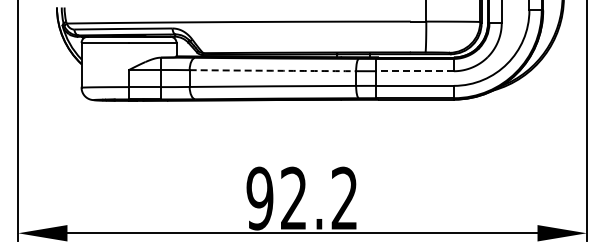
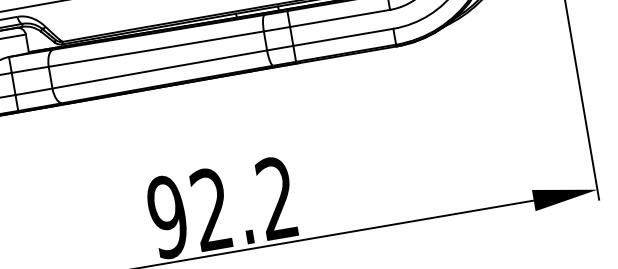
arc: (272, 70) -> (155, 48), dashed -> solid
line: (415, 71) -> (340, 18), dashed -> solid

